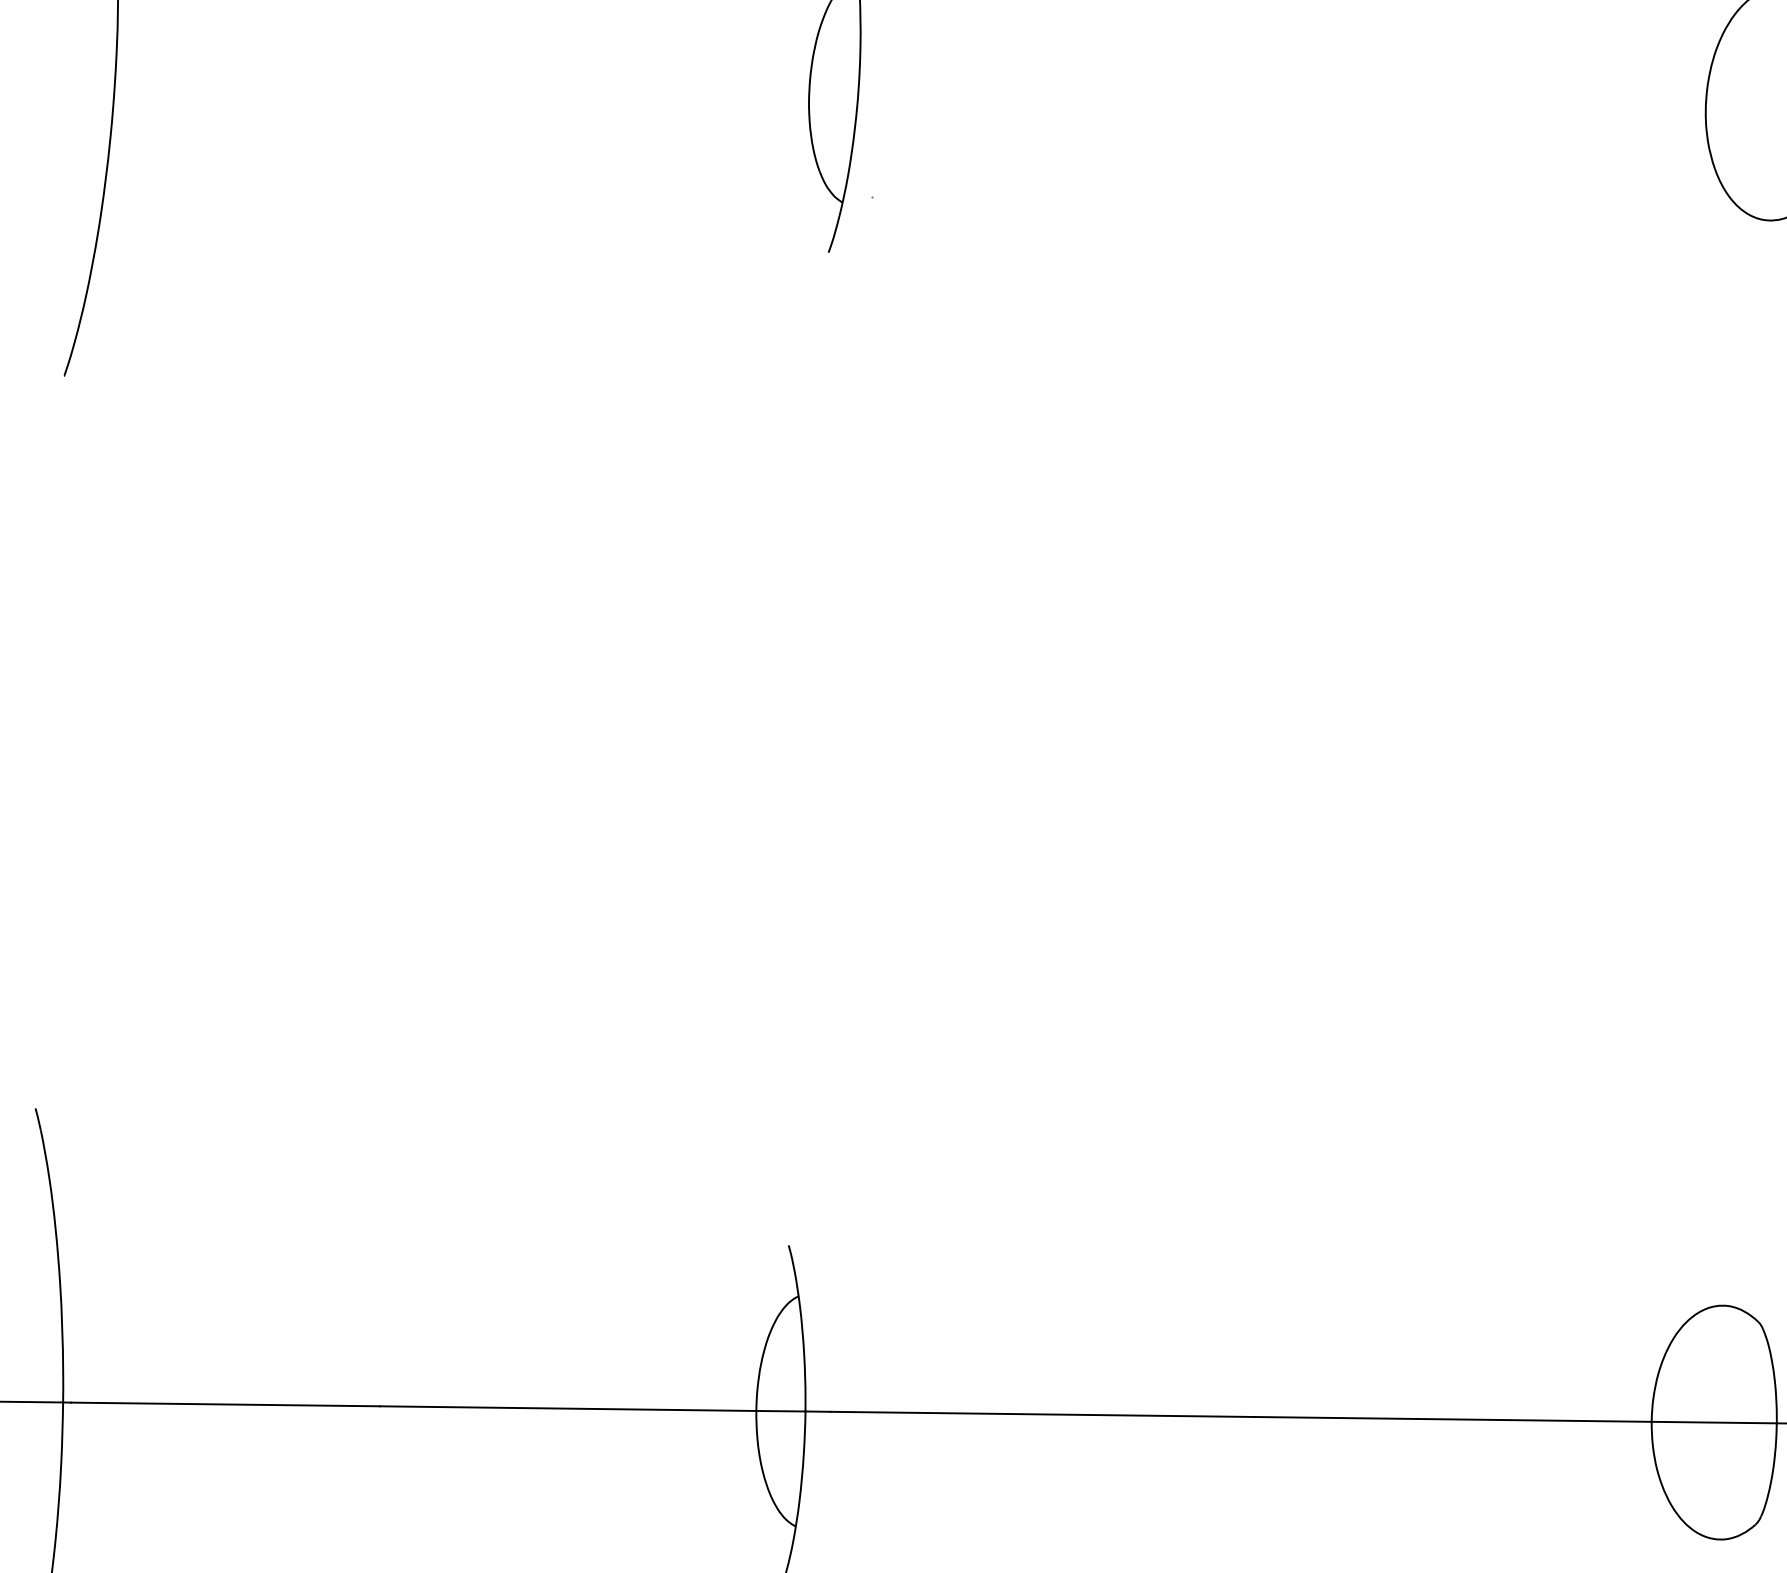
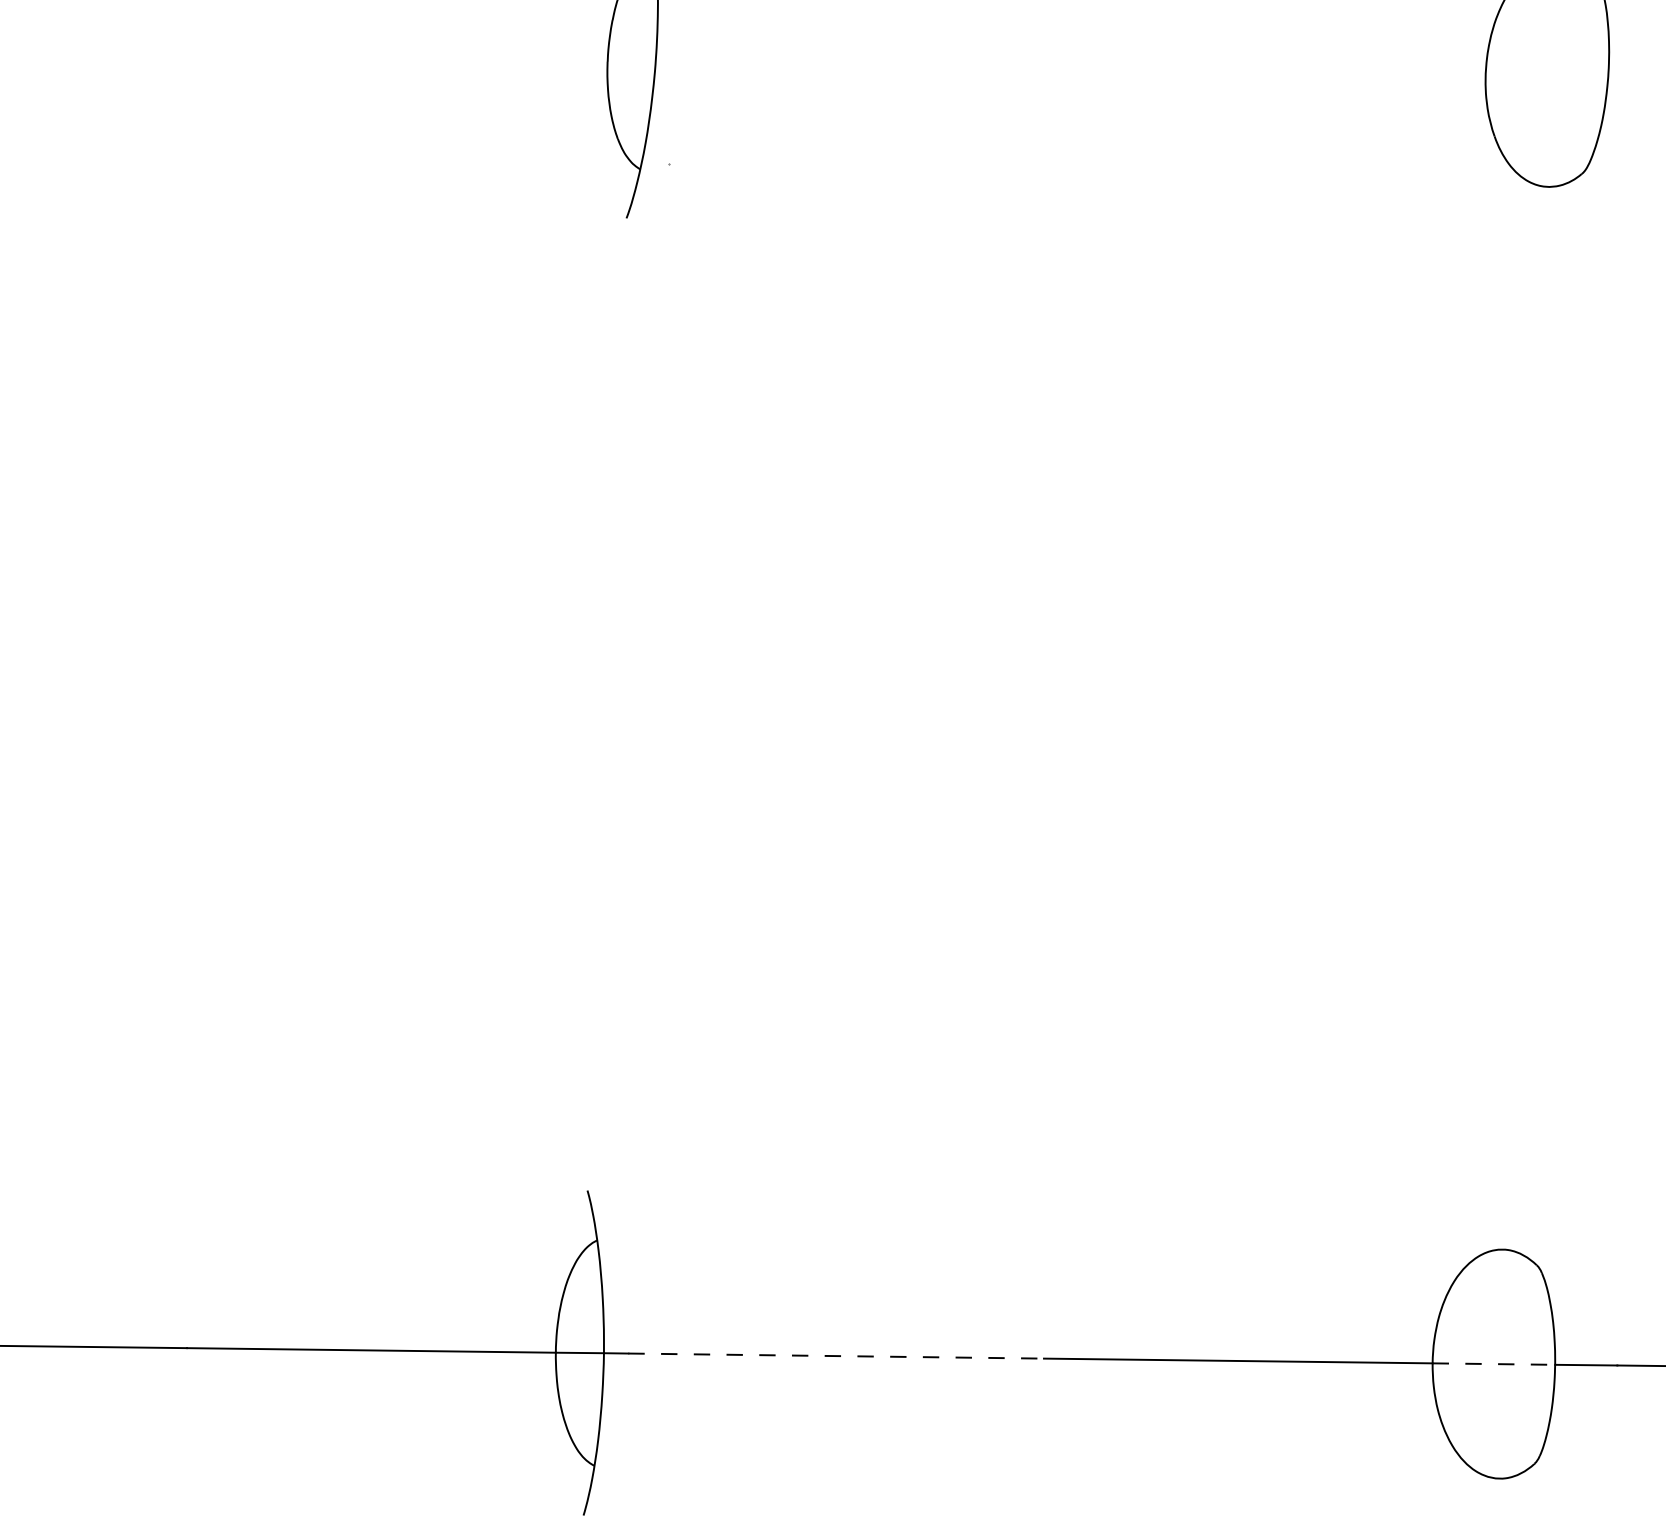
line: (1043, 1414) -> (837, 1356), solid -> dashed
line: (1714, 1422) -> (1494, 1364), solid -> dashed

